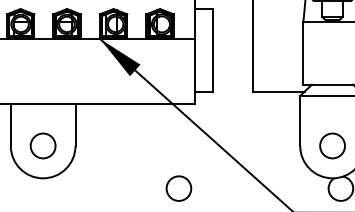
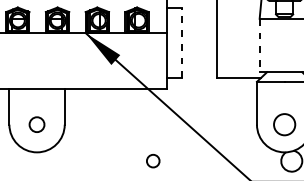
line: (213, 49) -> (182, 42), solid -> dashed
line: (303, 53) -> (259, 45), solid -> dashed
circle: (42, 145) -> (36, 124), size x0.7
circle: (178, 188) -> (152, 161), size x0.6

